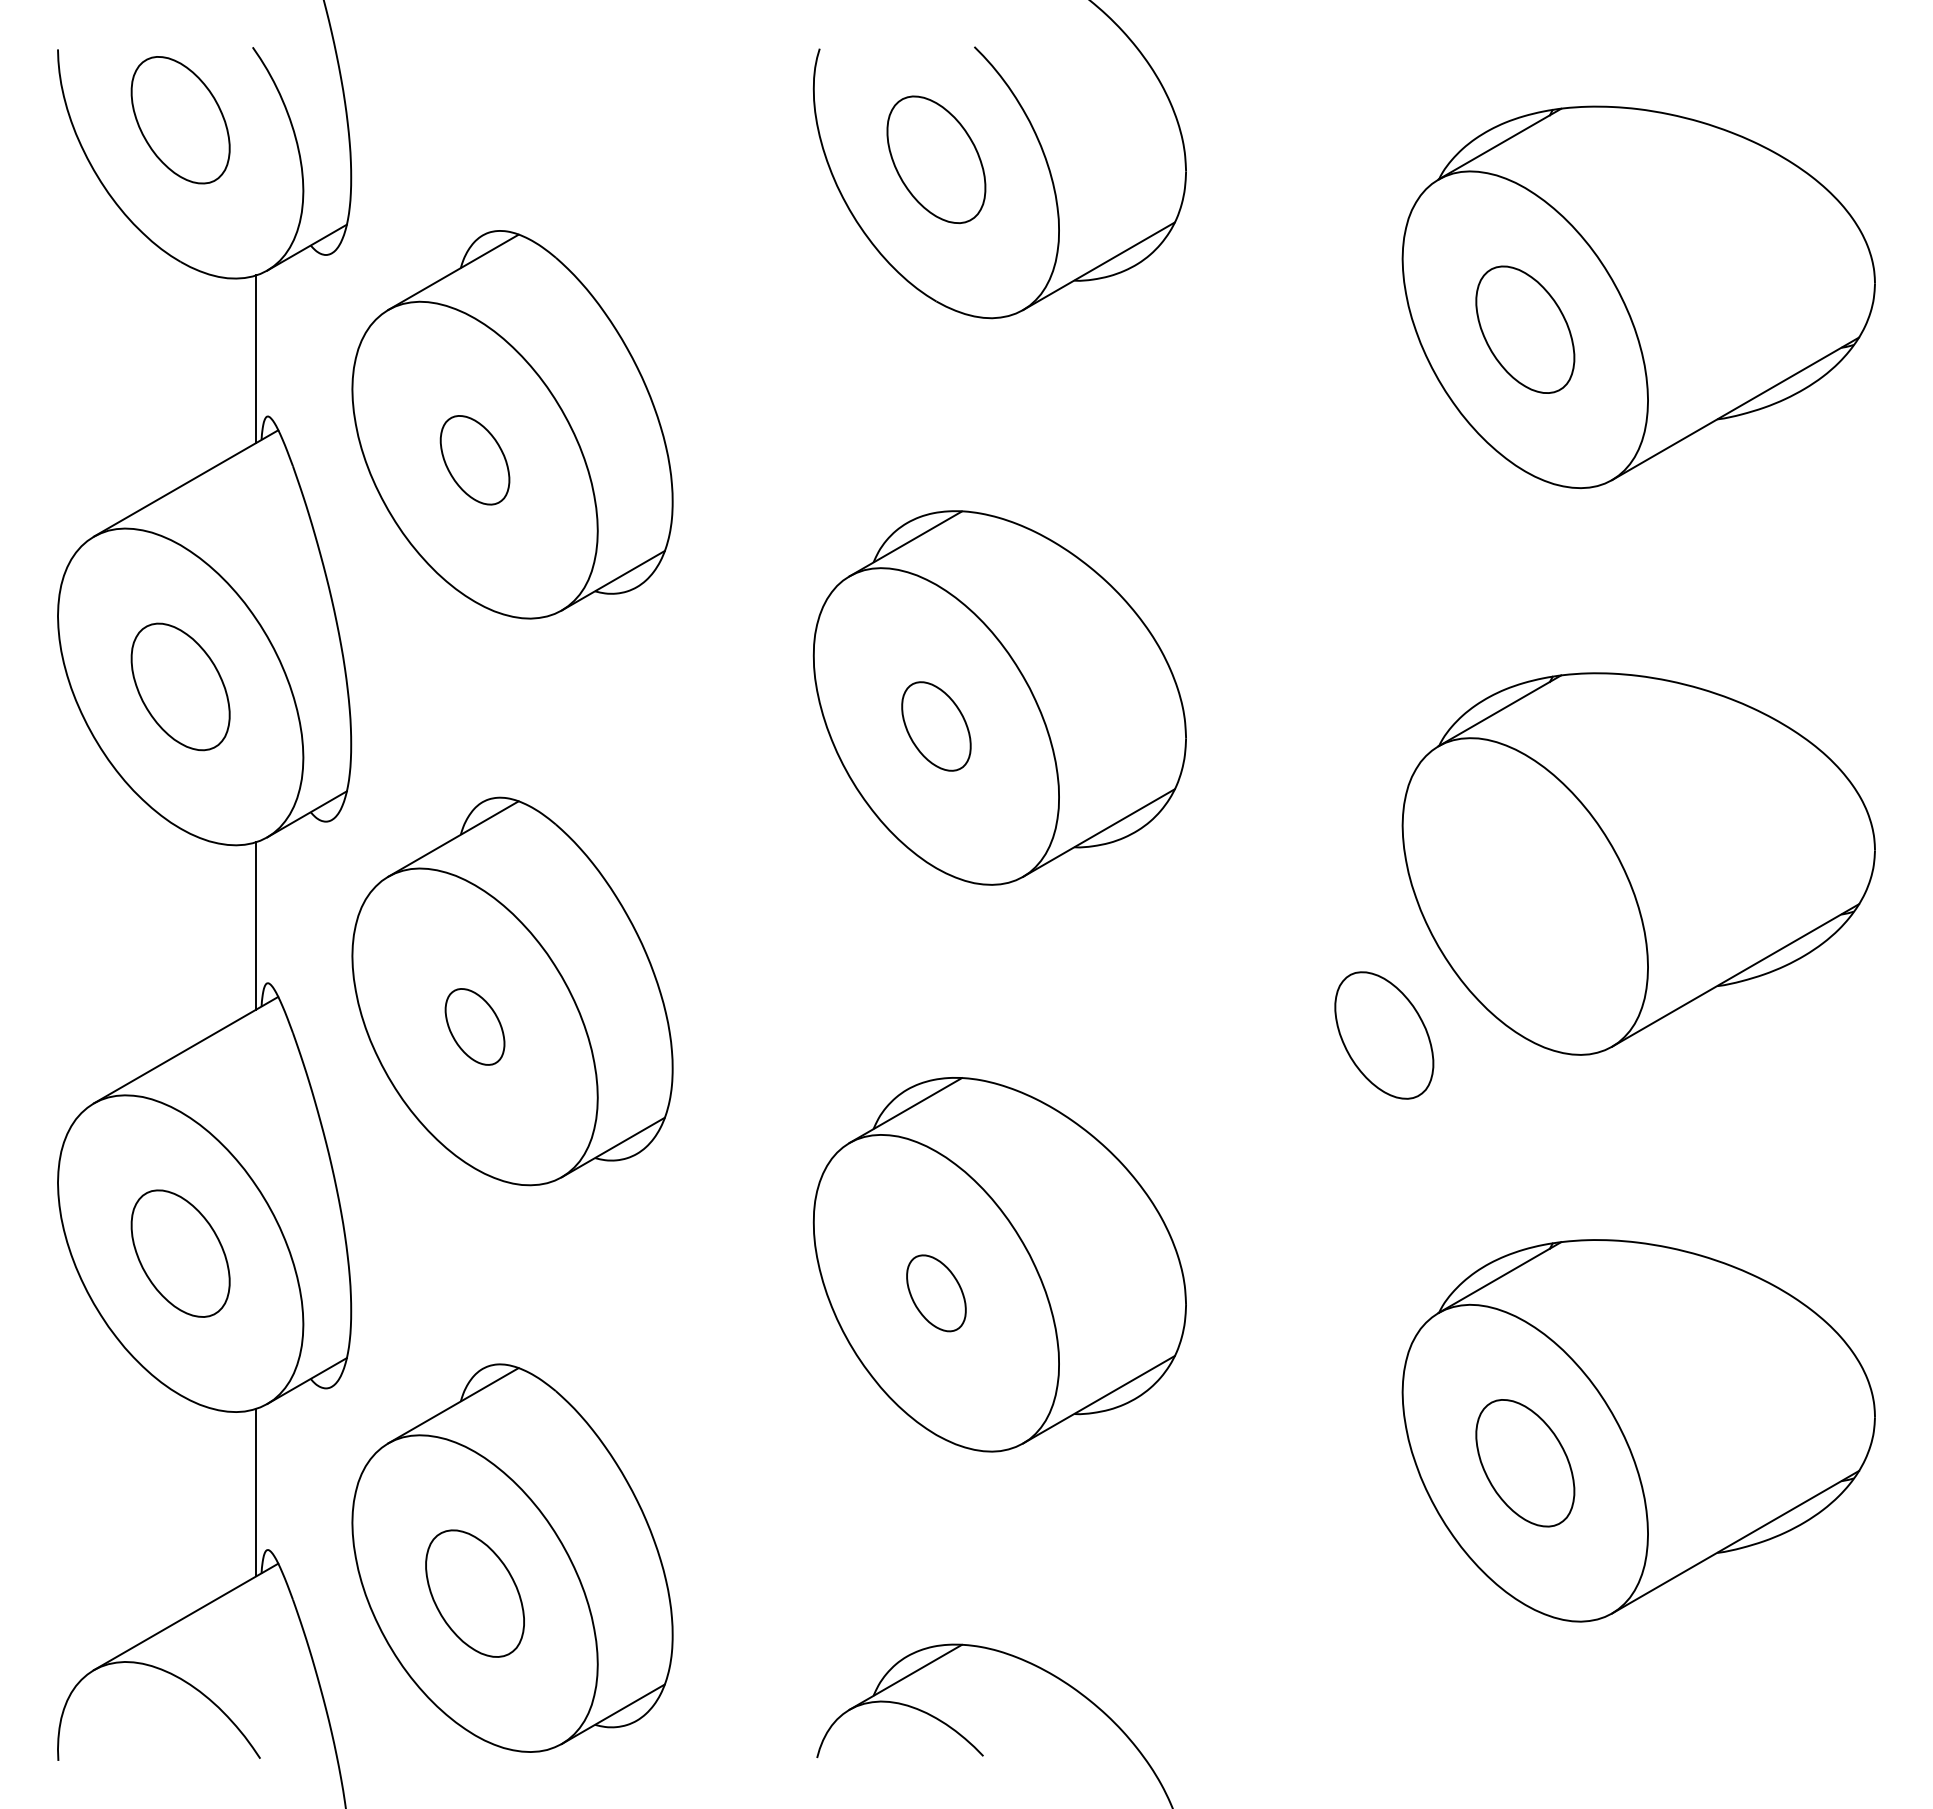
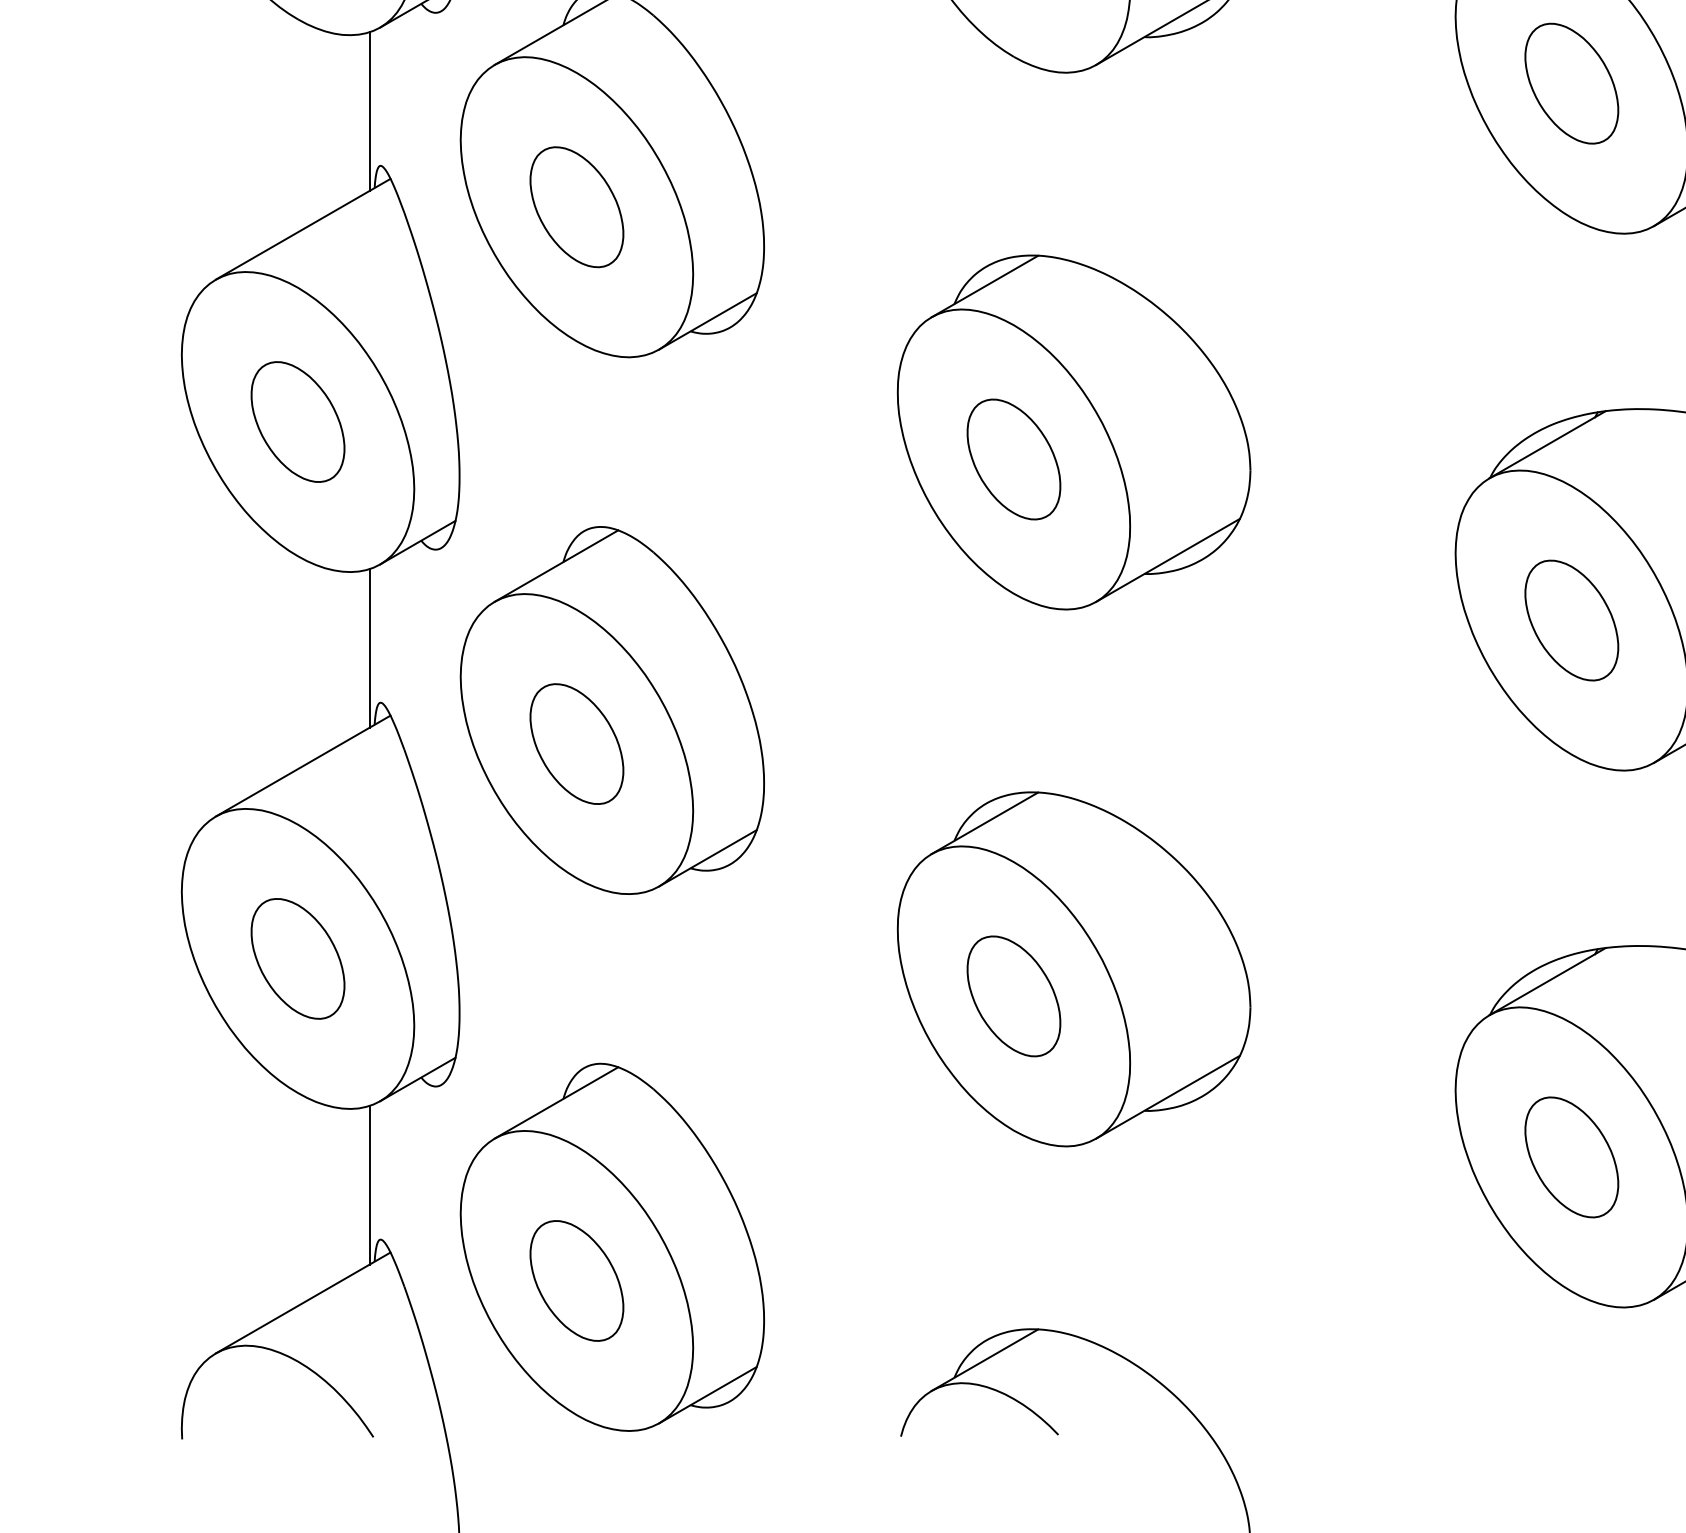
part: (474, 460) -> (576, 207), size x1.43
part: (936, 726) -> (1014, 459), size x1.43
part: (474, 1026) -> (576, 743), size x1.67
part: (1384, 1035) -> (1571, 620), moved
part: (936, 1293) -> (1014, 996), size x1.67

